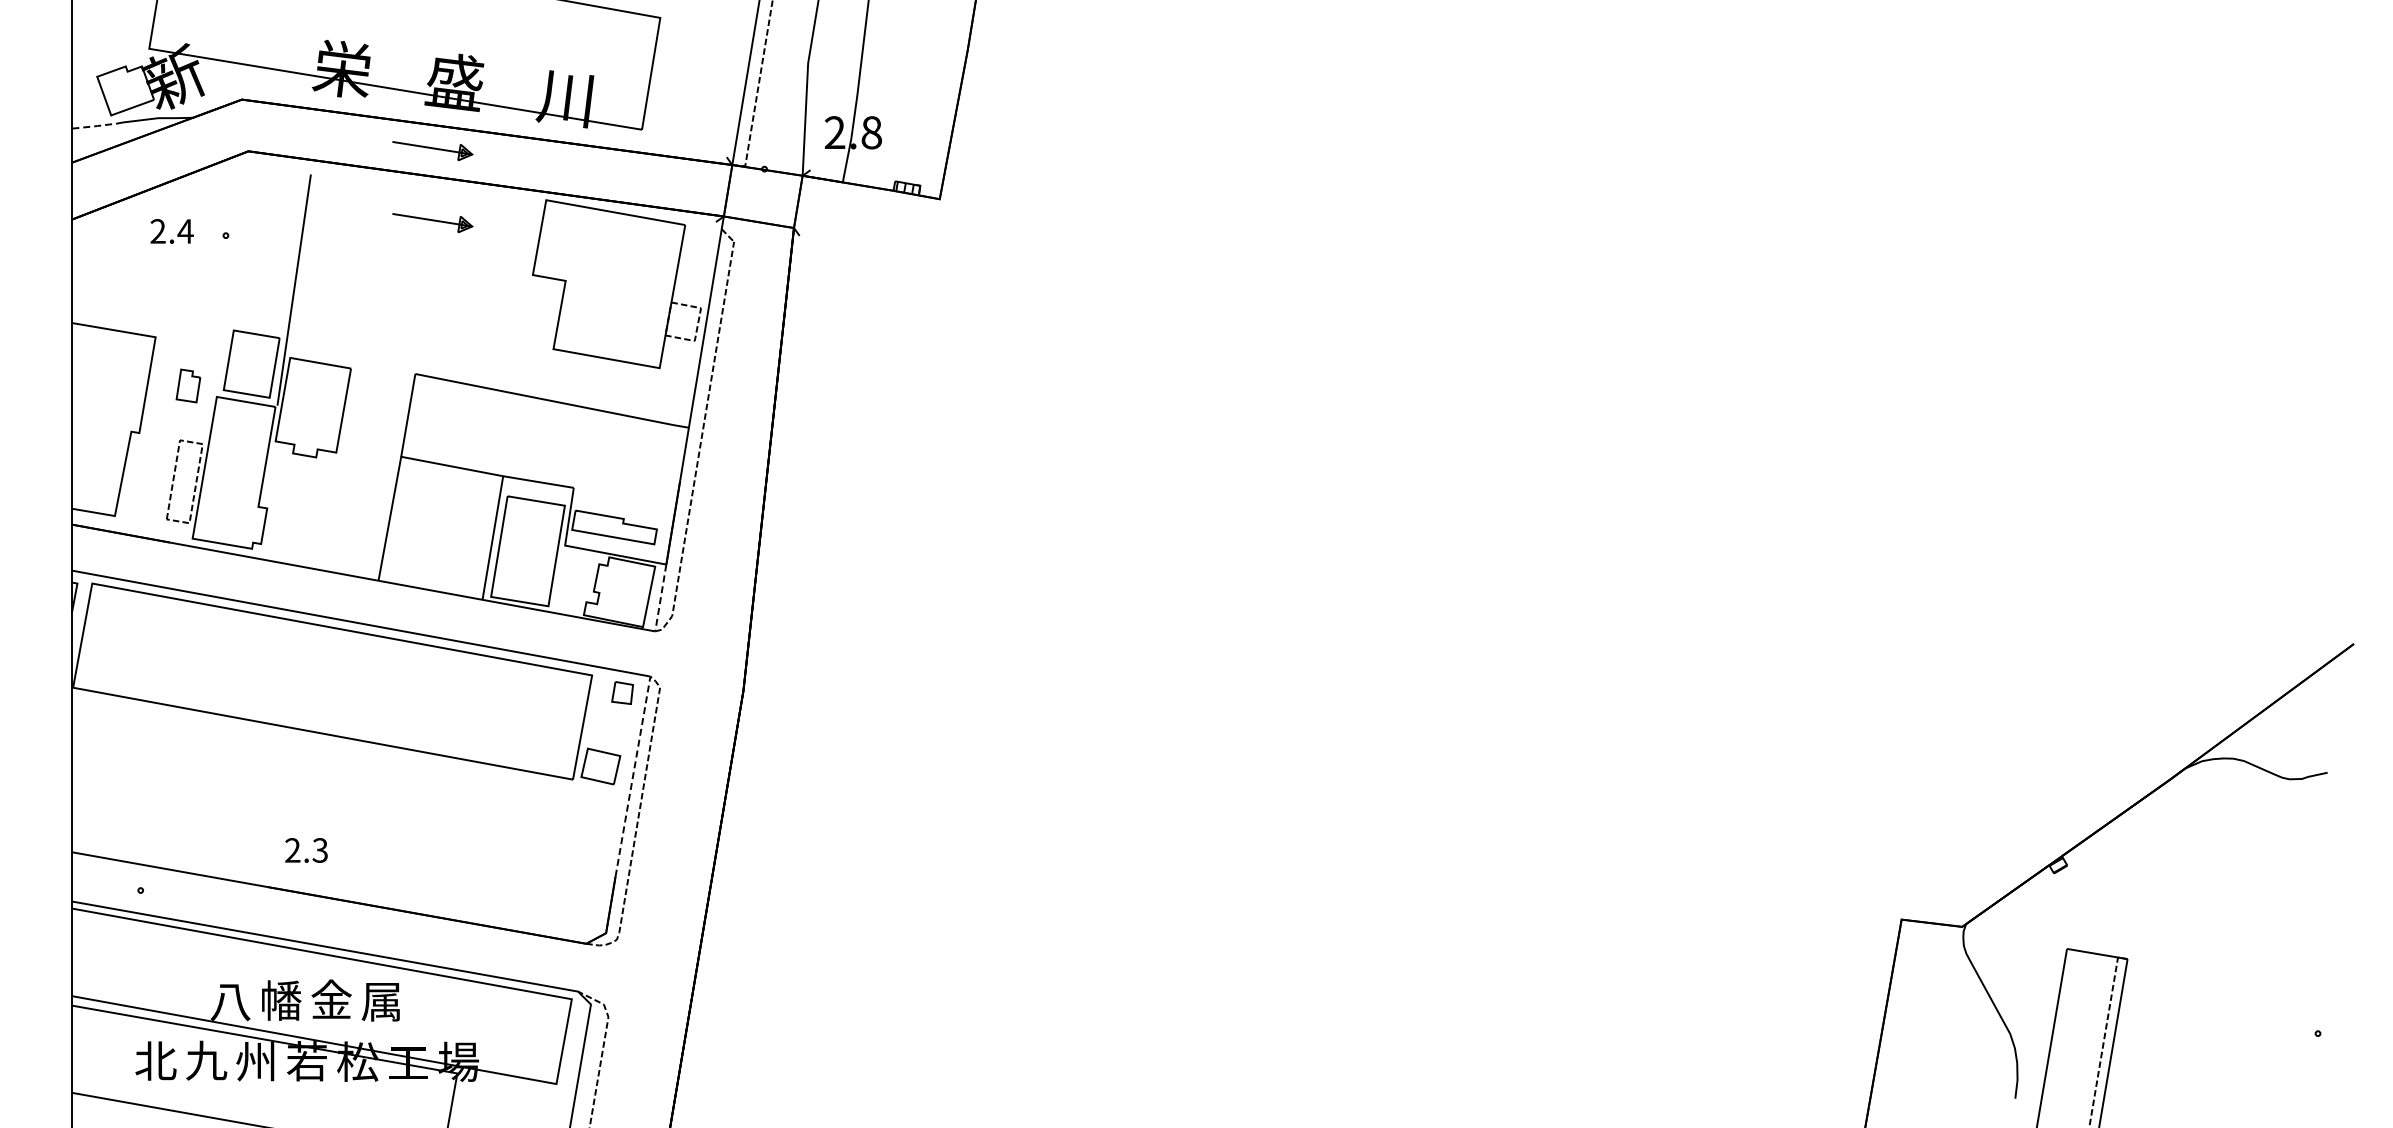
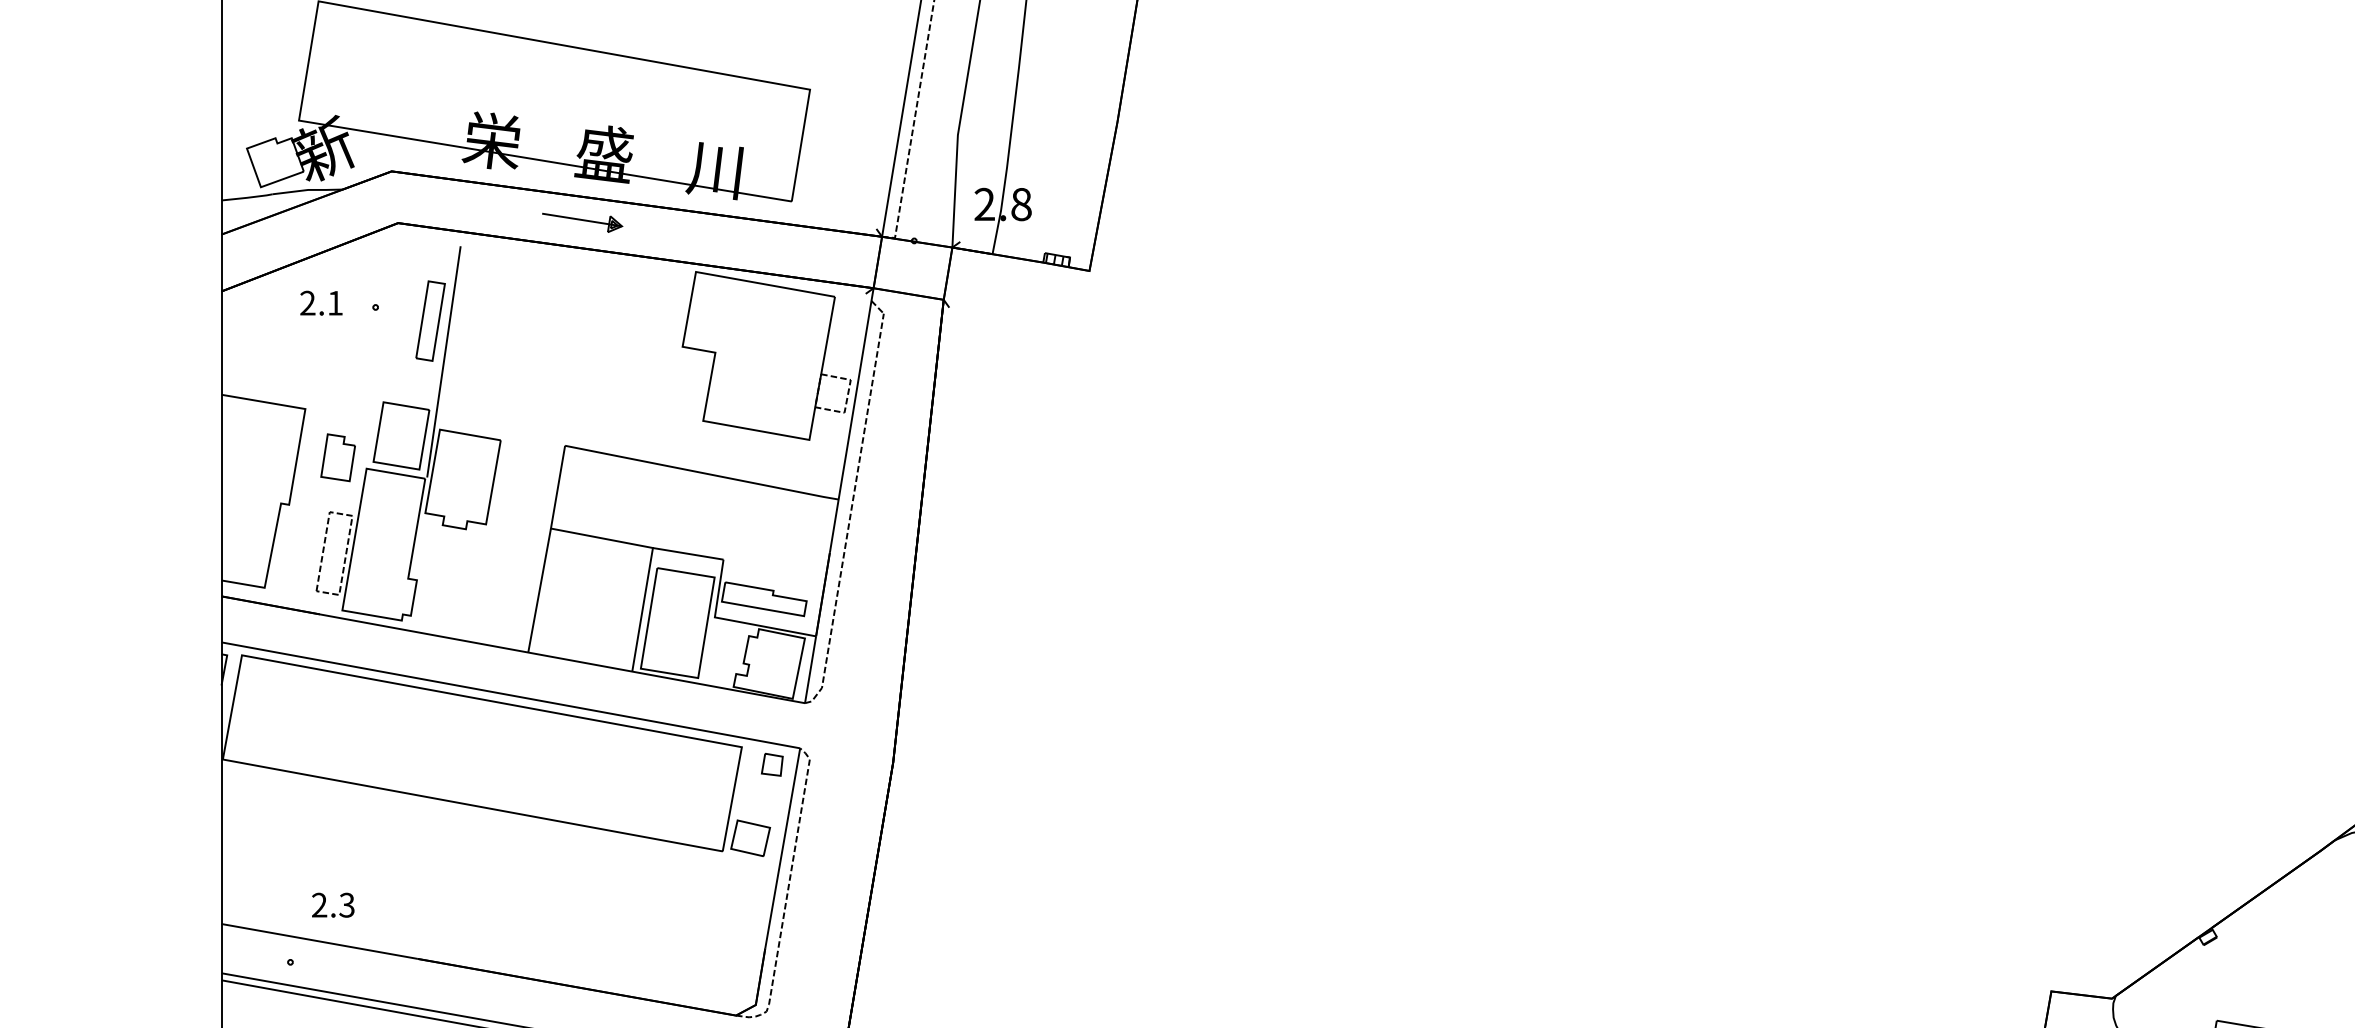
line: (97, 126) -> (247, 198), dashed -> solid
part: (432, 223) -> (582, 295), removed
text: (185, 231) -> (335, 303), 2.4 -> 2.1
part: (280, 249) -> (430, 321), added
part: (188, 385) -> (338, 457), size x1.43
line: (660, 598) -> (810, 670), dashed -> solid
line: (633, 776) -> (783, 848), dashed -> solid
text: (306, 850) -> (333, 905), moved

